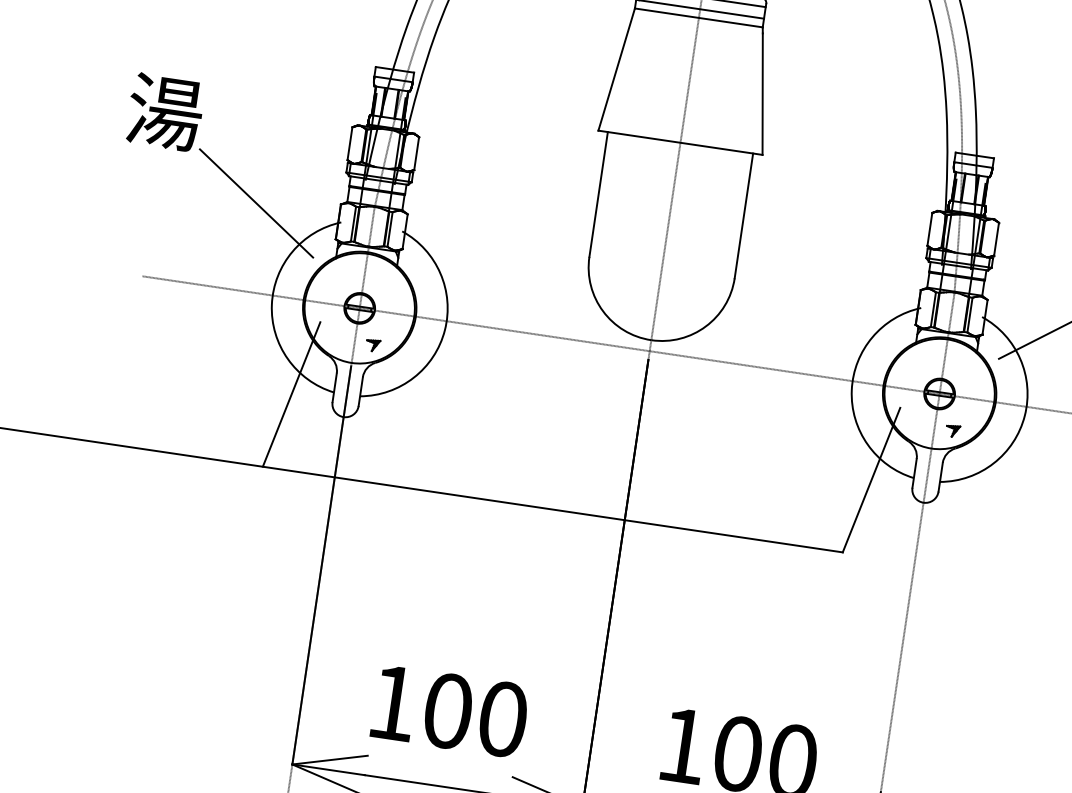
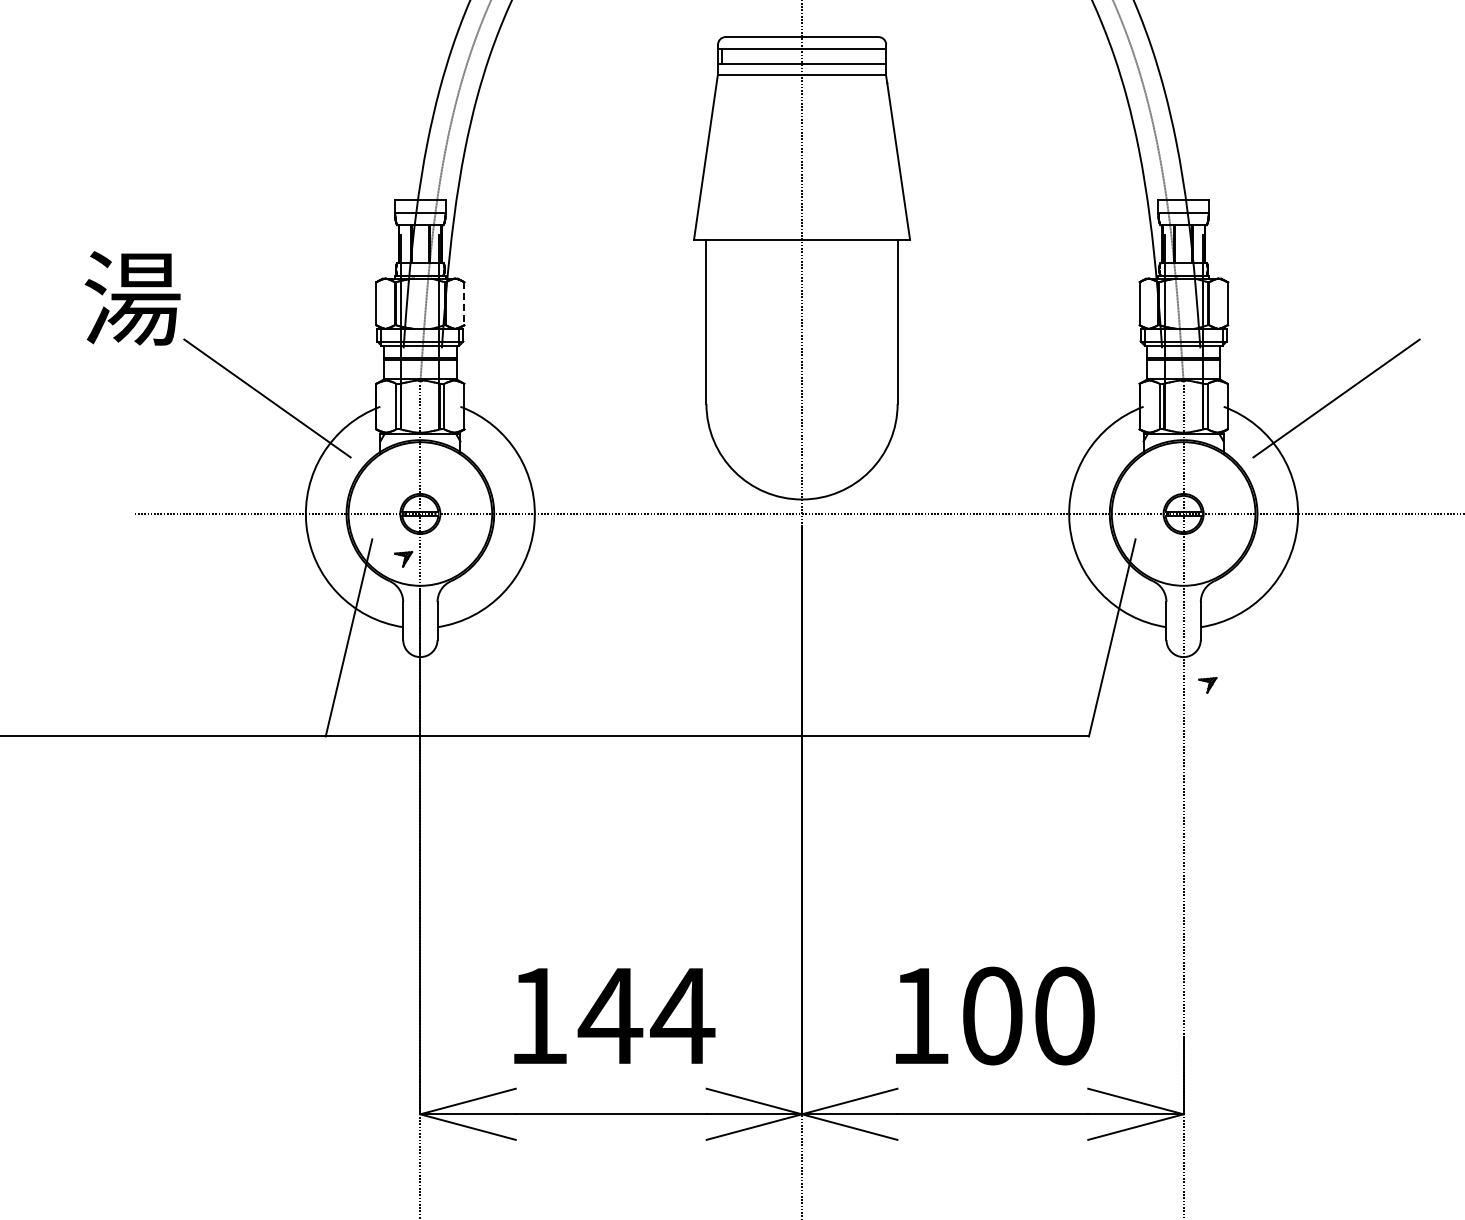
line: (416, 153) -> (464, 303), solid -> dashed
part: (372, 345) -> (403, 559), moved
part: (952, 431) -> (1207, 685), moved
text: (475, 714) -> (646, 1015), 100 -> 144

